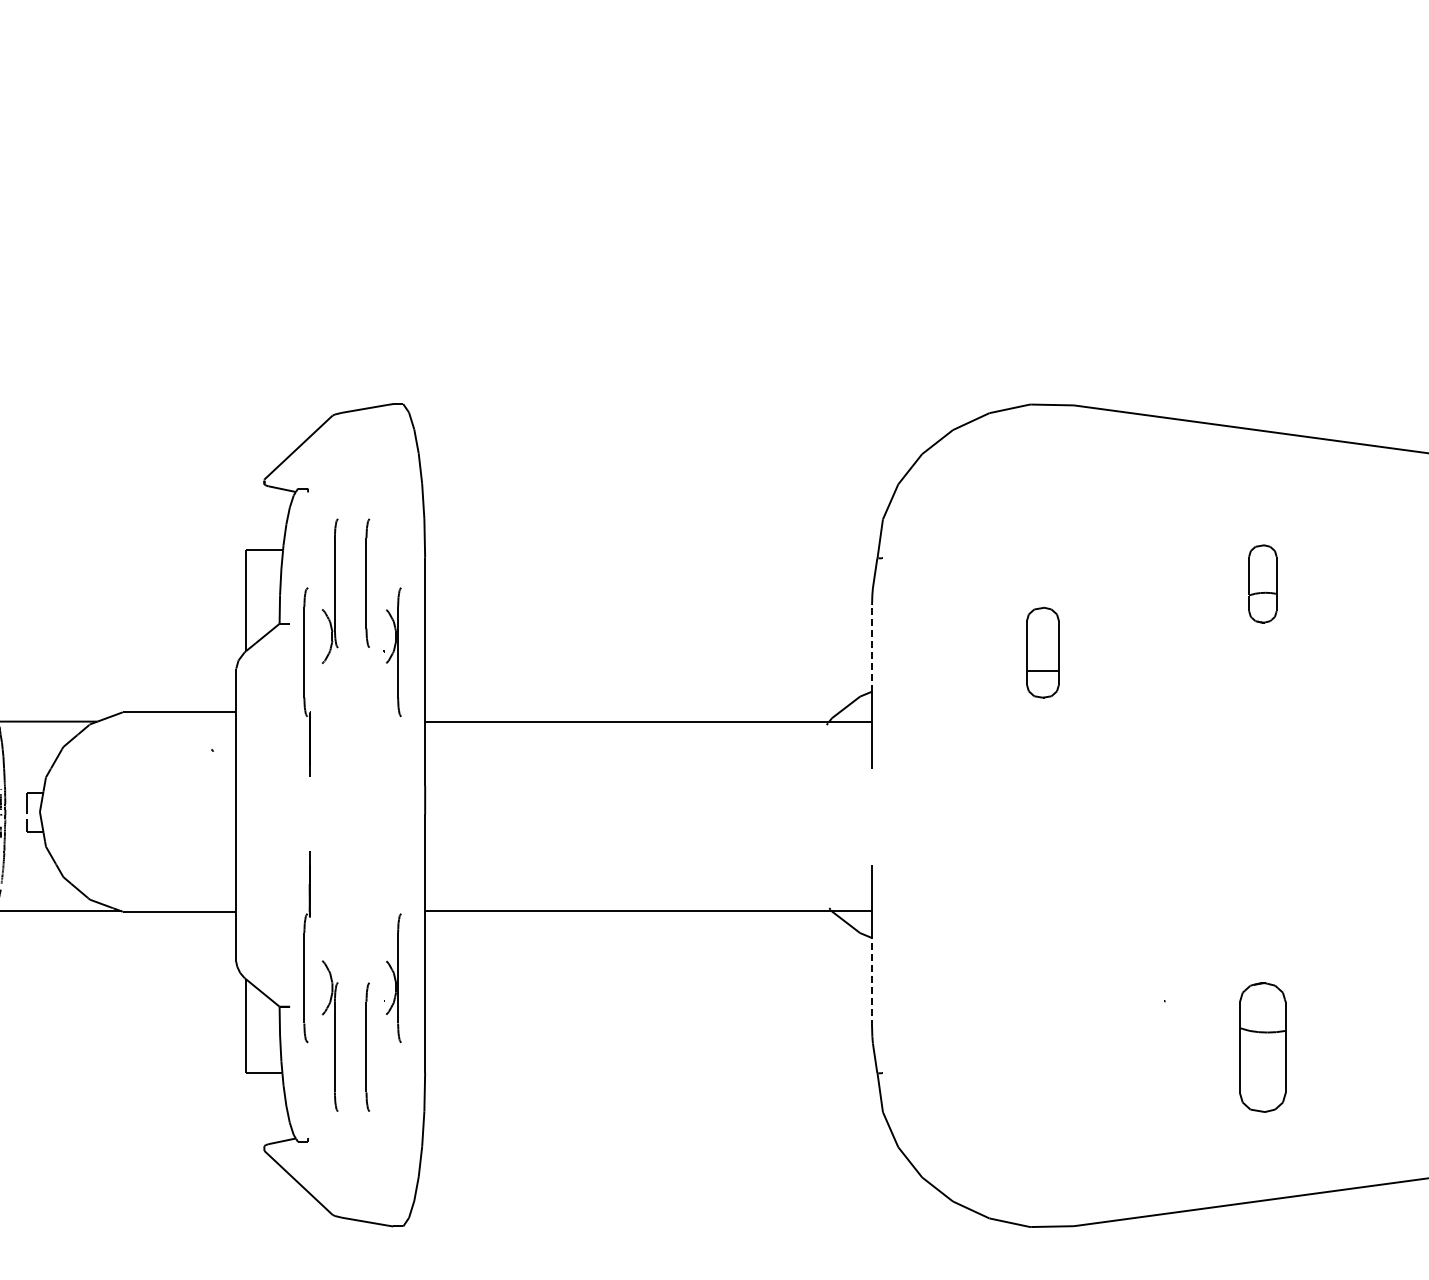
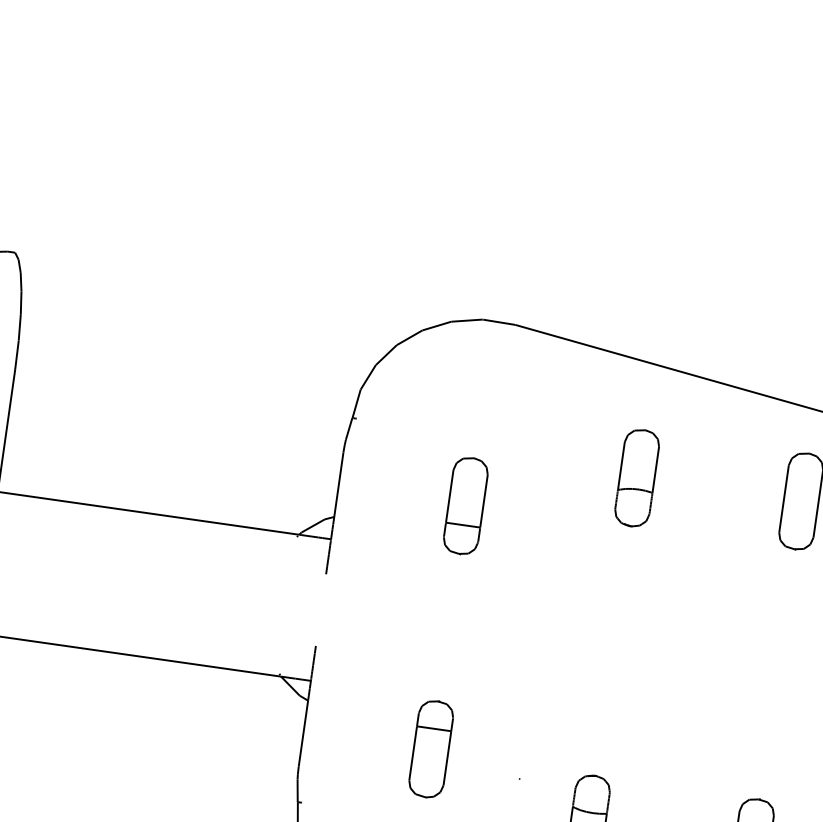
part: (1262, 583) -> (636, 477), size x1.67
line: (872, 647) -> (339, 484), dashed -> solid
part: (1042, 652) -> (465, 505), size x1.43
part: (1042, 978) -> (430, 748), added
line: (872, 981) -> (303, 733), dashed -> solid

